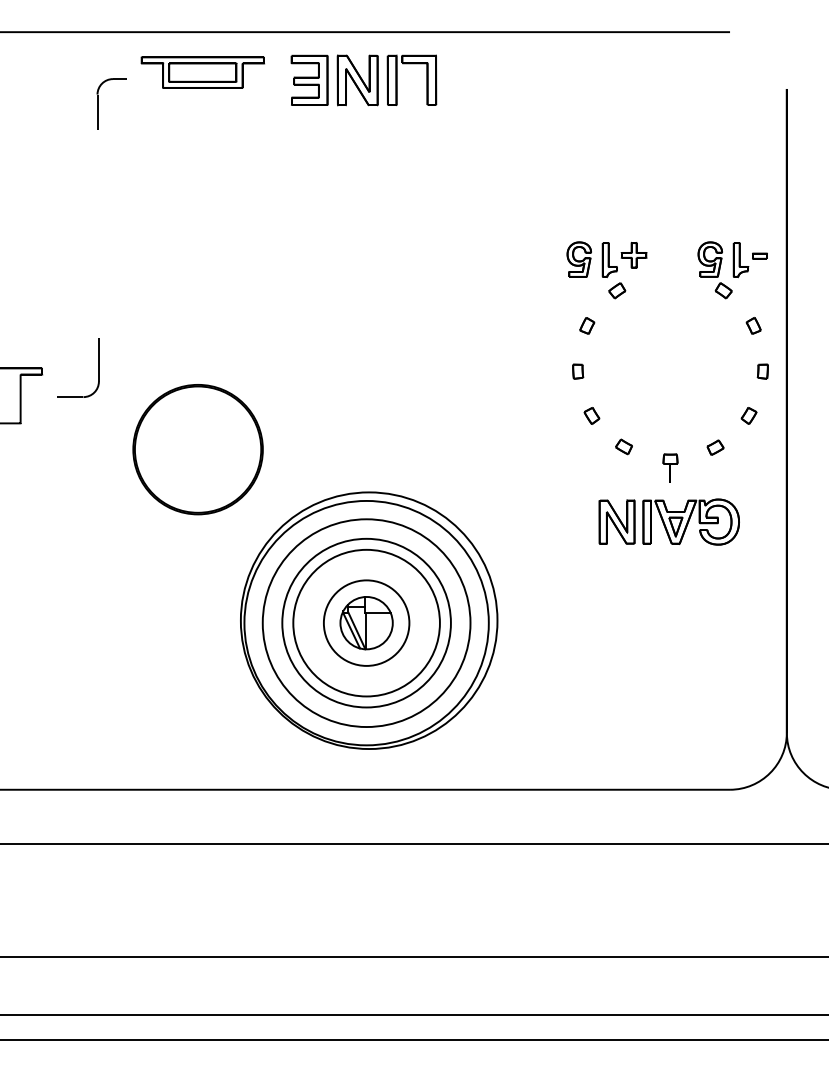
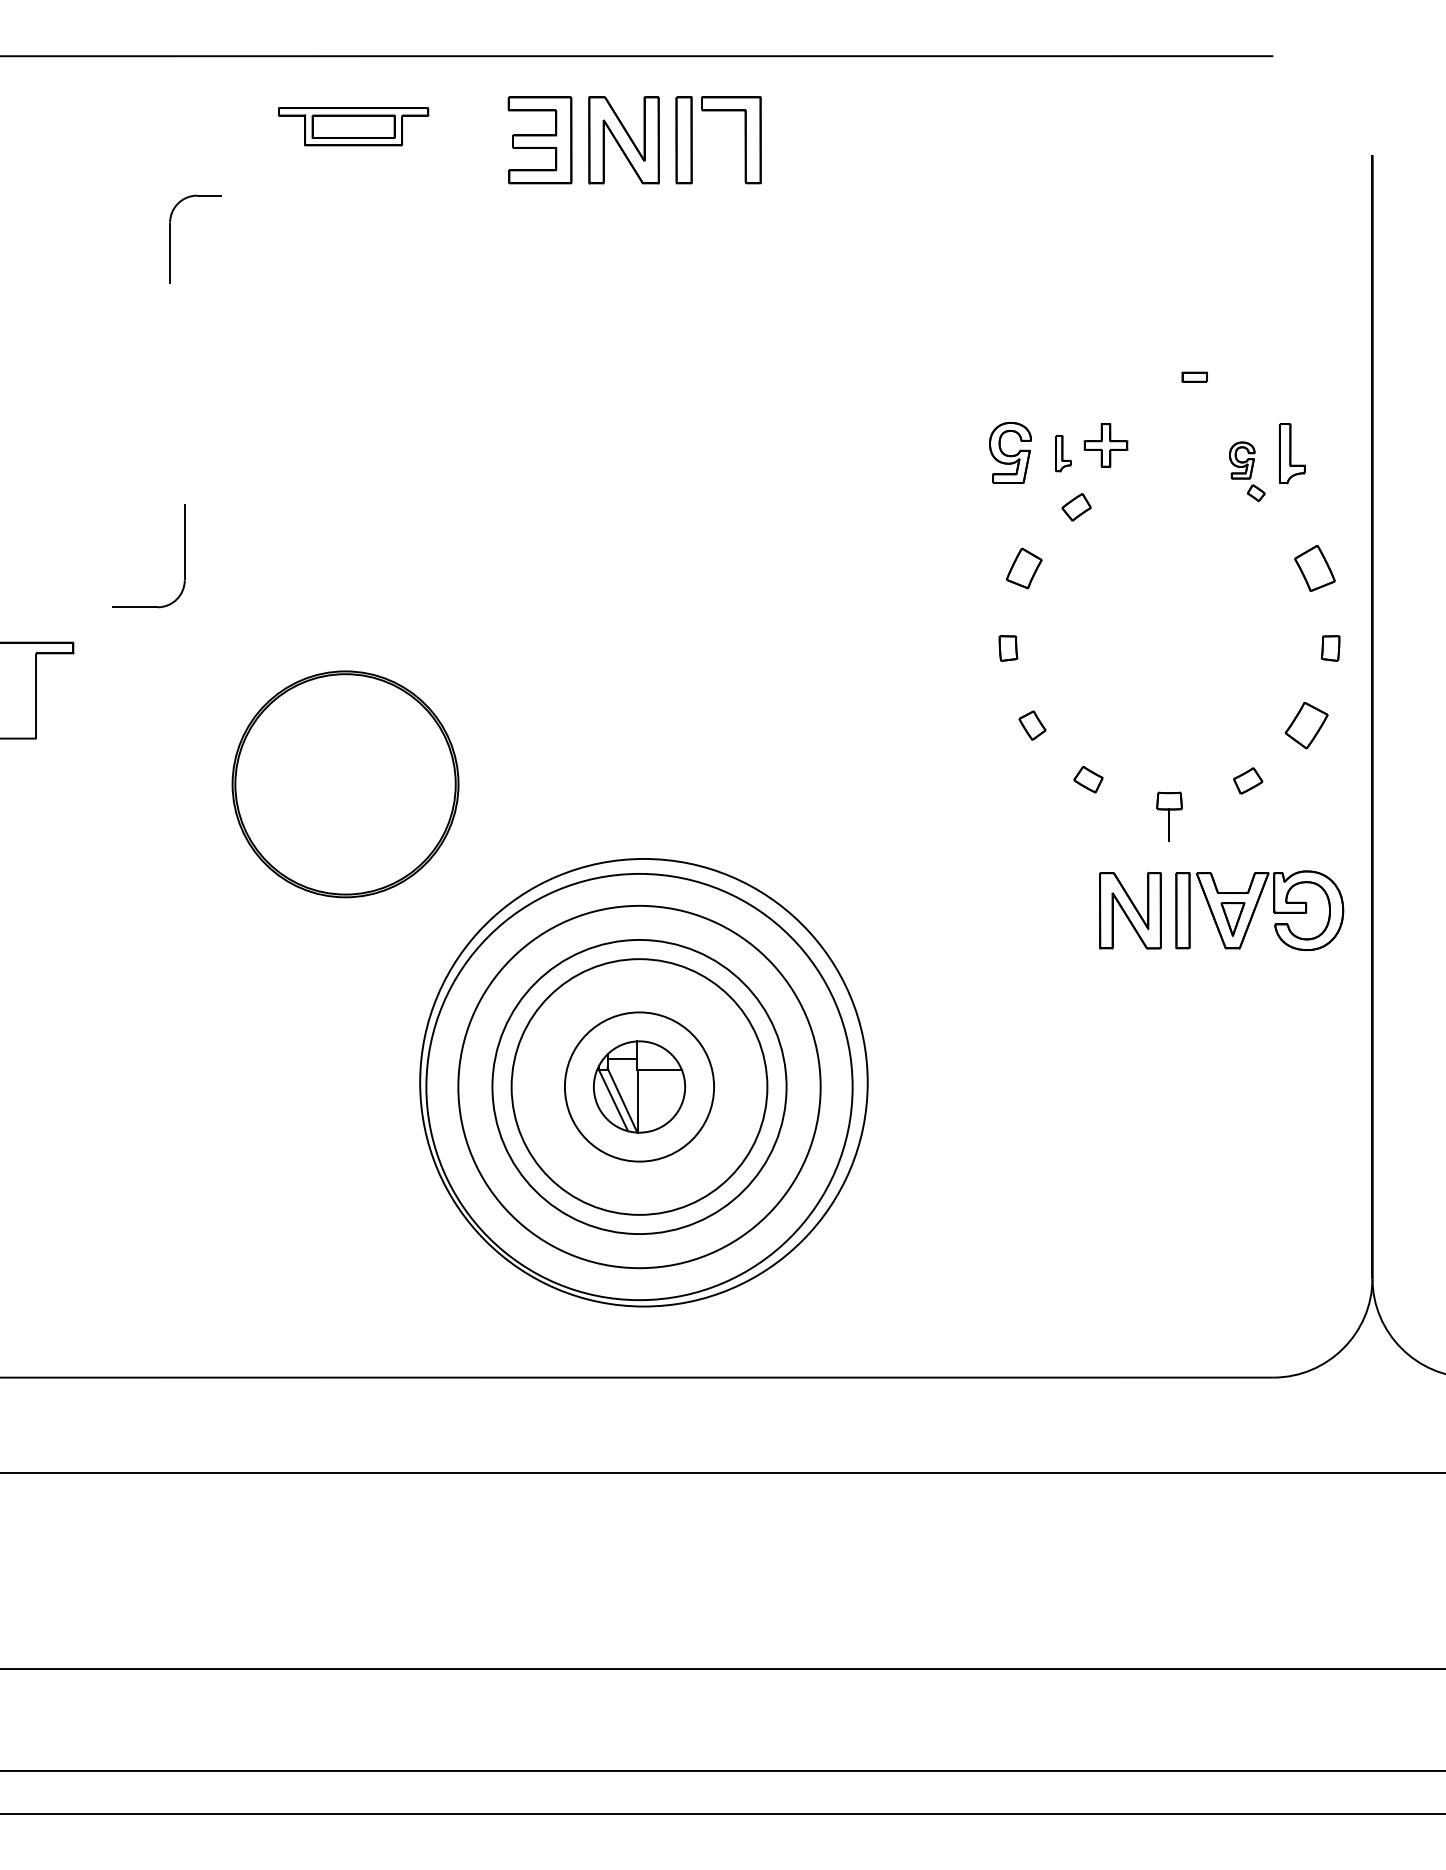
part: (202, 72) -> (353, 126), size x0.7
part: (98, 103) -> (171, 238), moved
part: (759, 255) -> (1193, 375), moved
part: (609, 259) -> (1063, 452), size x0.6
part: (714, 270) -> (1246, 471), size x0.6
part: (587, 325) -> (1024, 567), size x1.4
part: (753, 325) -> (1314, 567), size x1.6
part: (98, 367) -> (184, 555), moved
part: (748, 415) -> (1305, 724), size x1.6
part: (668, 521) -> (1220, 909), moved

